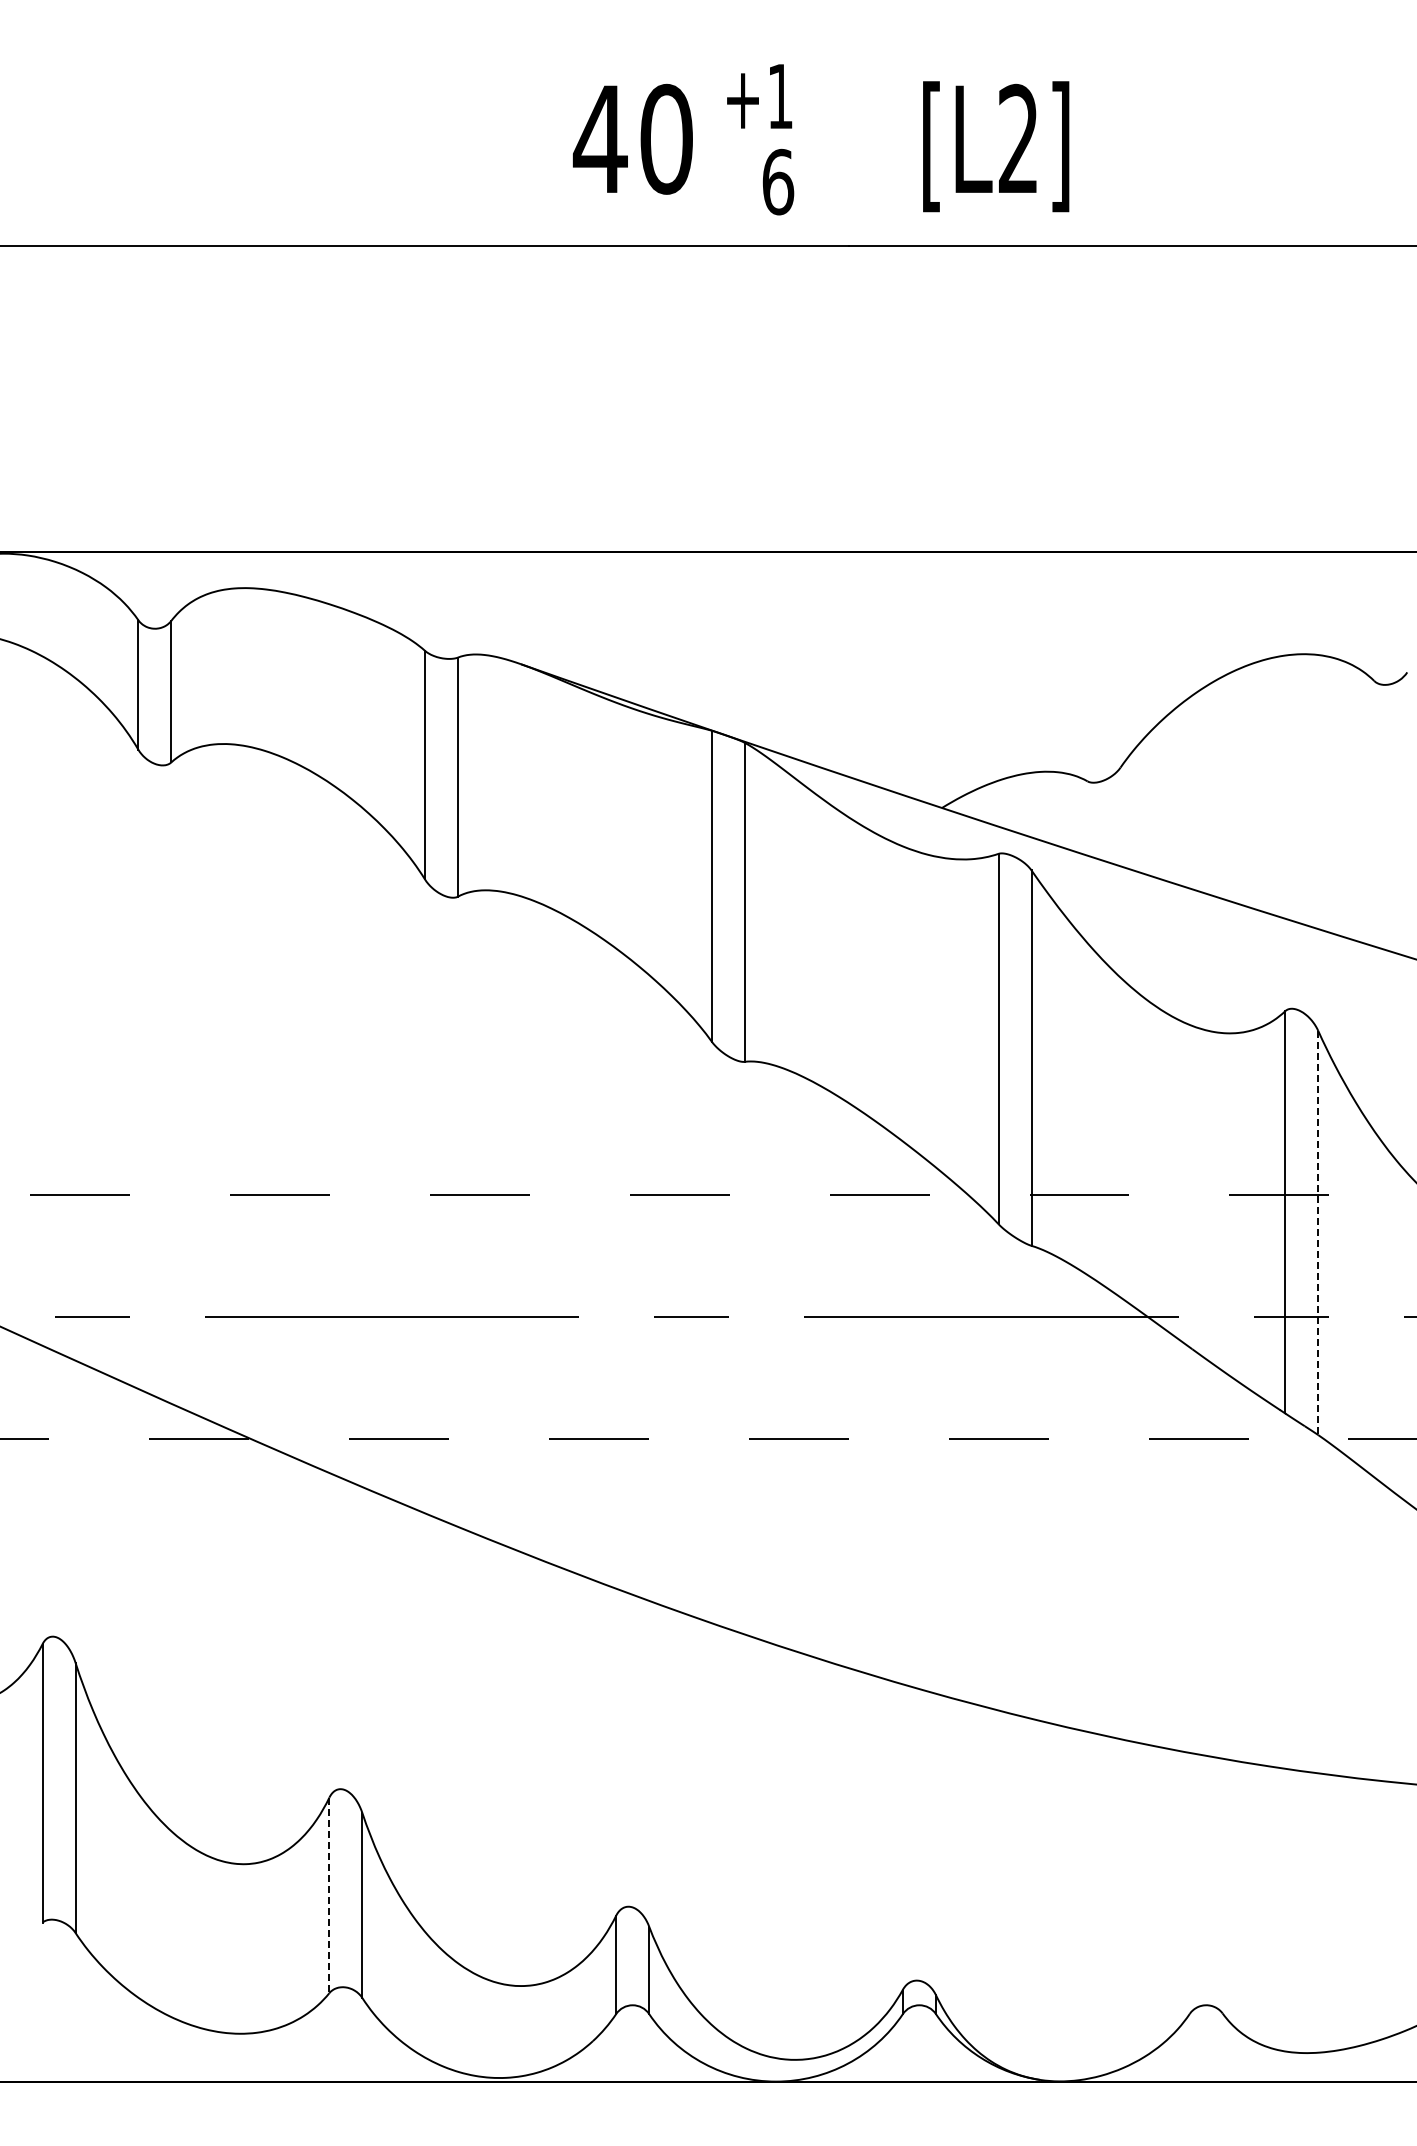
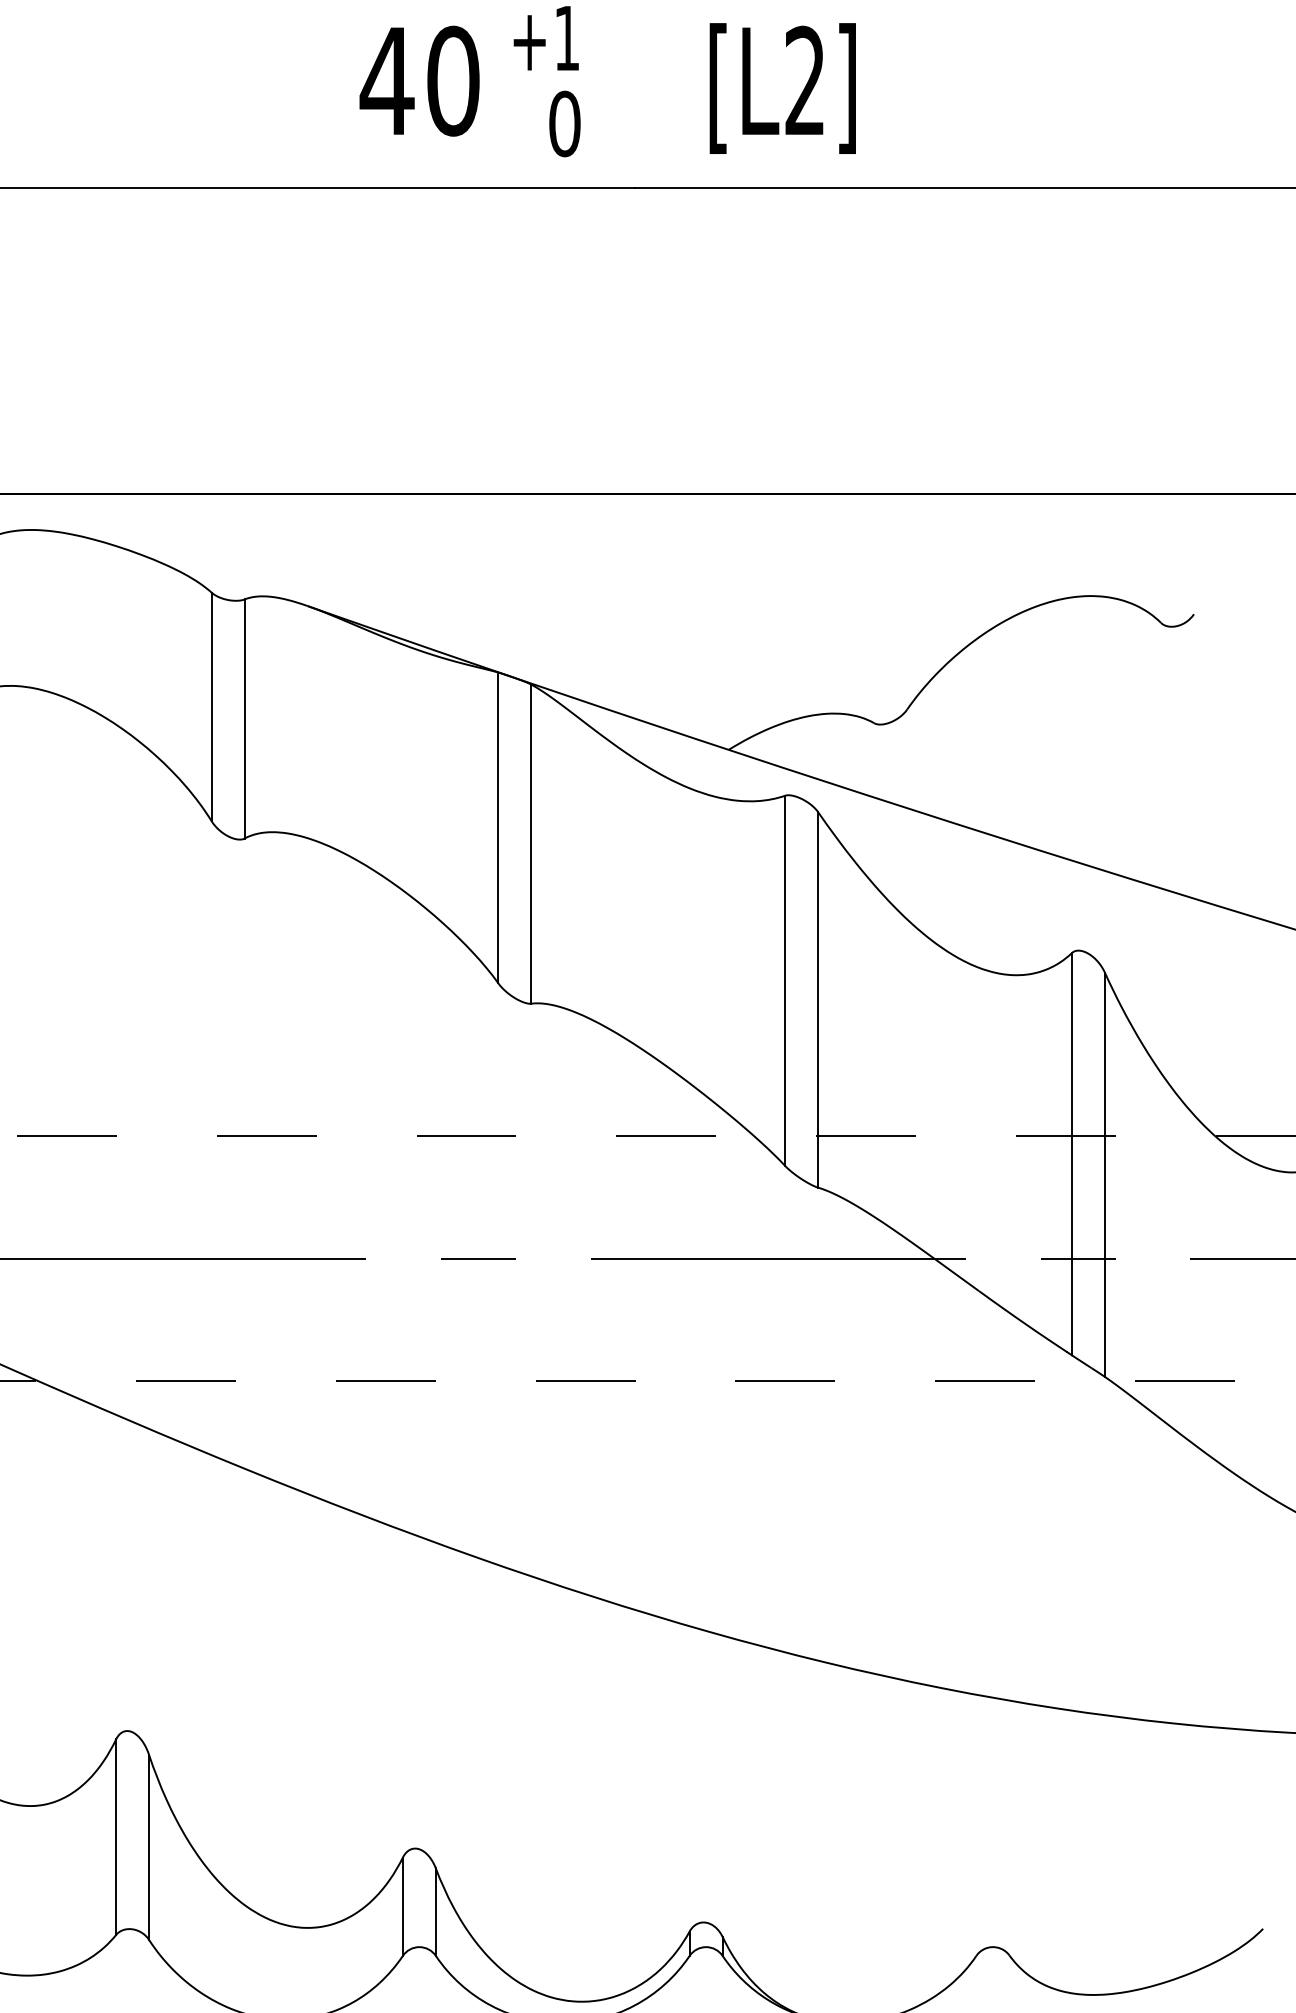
text: (778, 181) -> (565, 123), 6 -> 0
line: (1318, 1233) -> (1105, 1175), dashed -> solid
line: (329, 1895) -> (116, 1837), dashed -> solid

